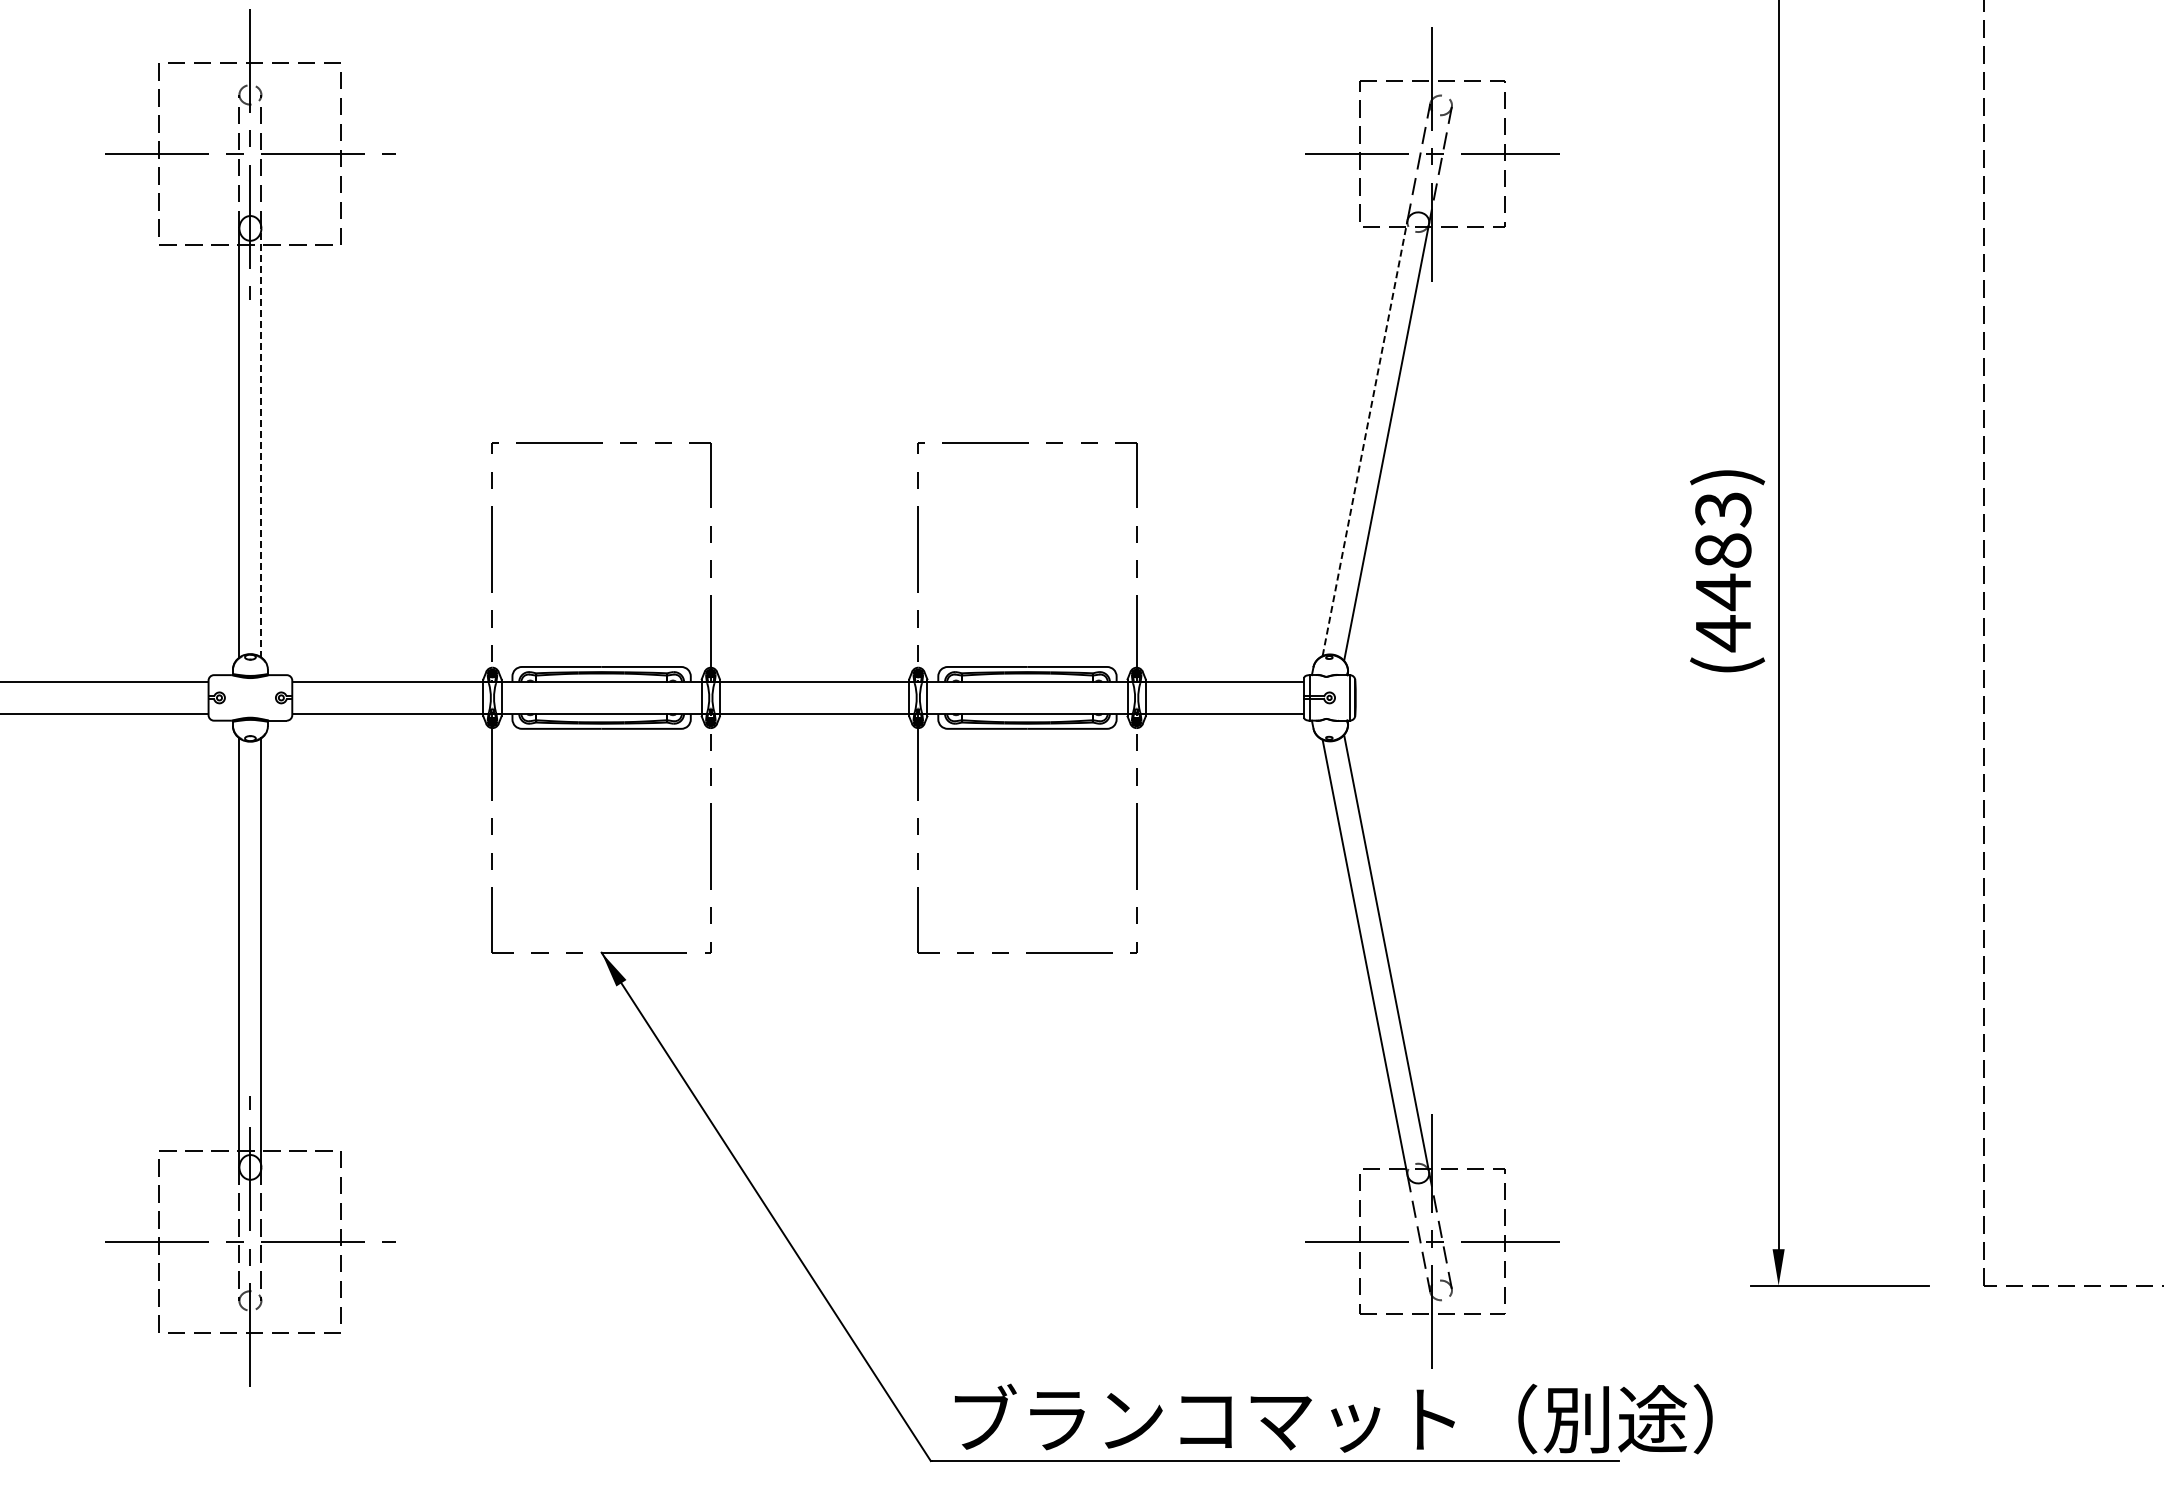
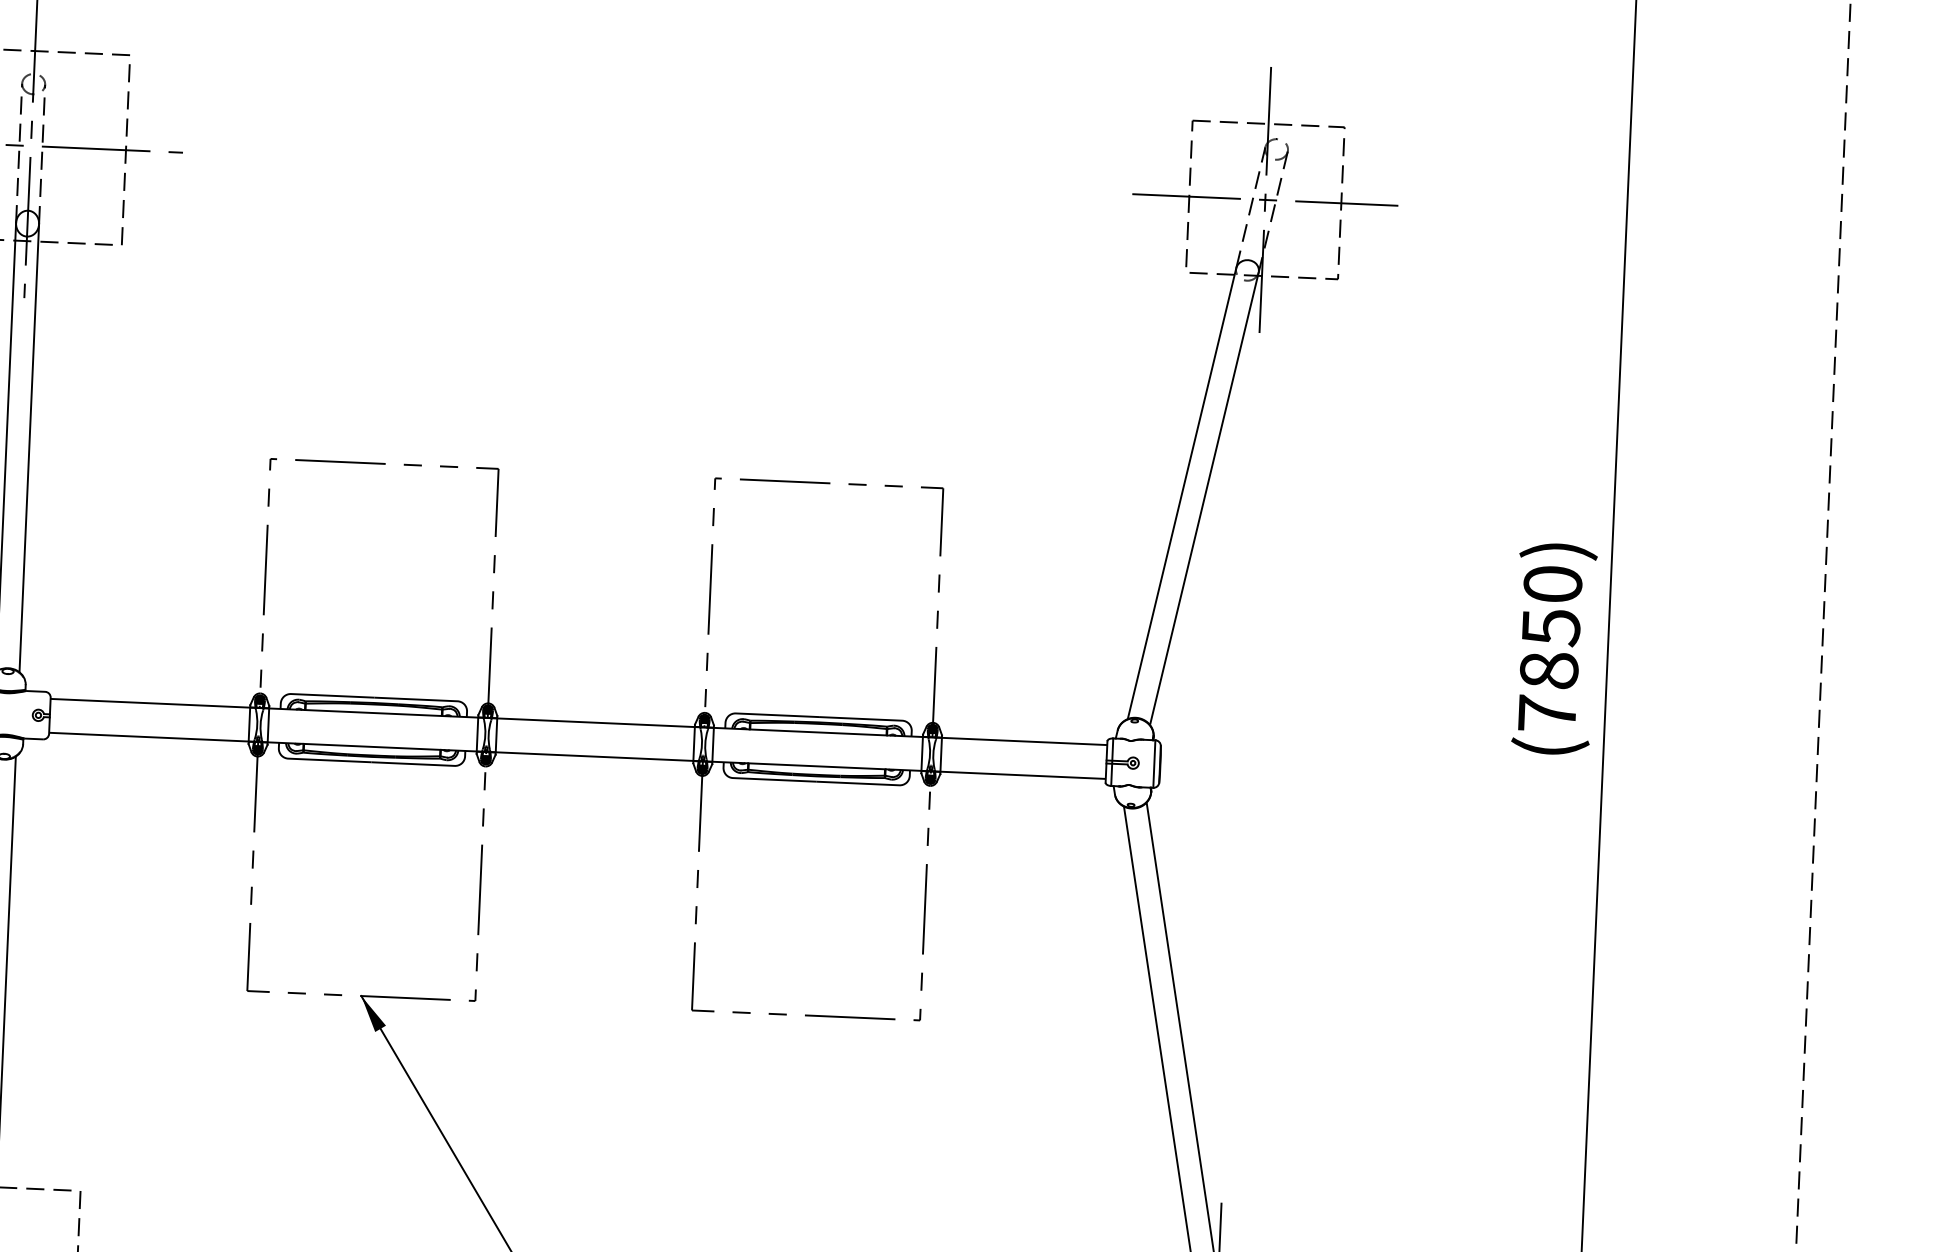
line: (1365, 438) -> (1182, 493), dashed -> solid
line: (261, 442) -> (29, 447), dashed -> solid
text: (1723, 572) -> (1550, 650), (4483) -> (7850)

